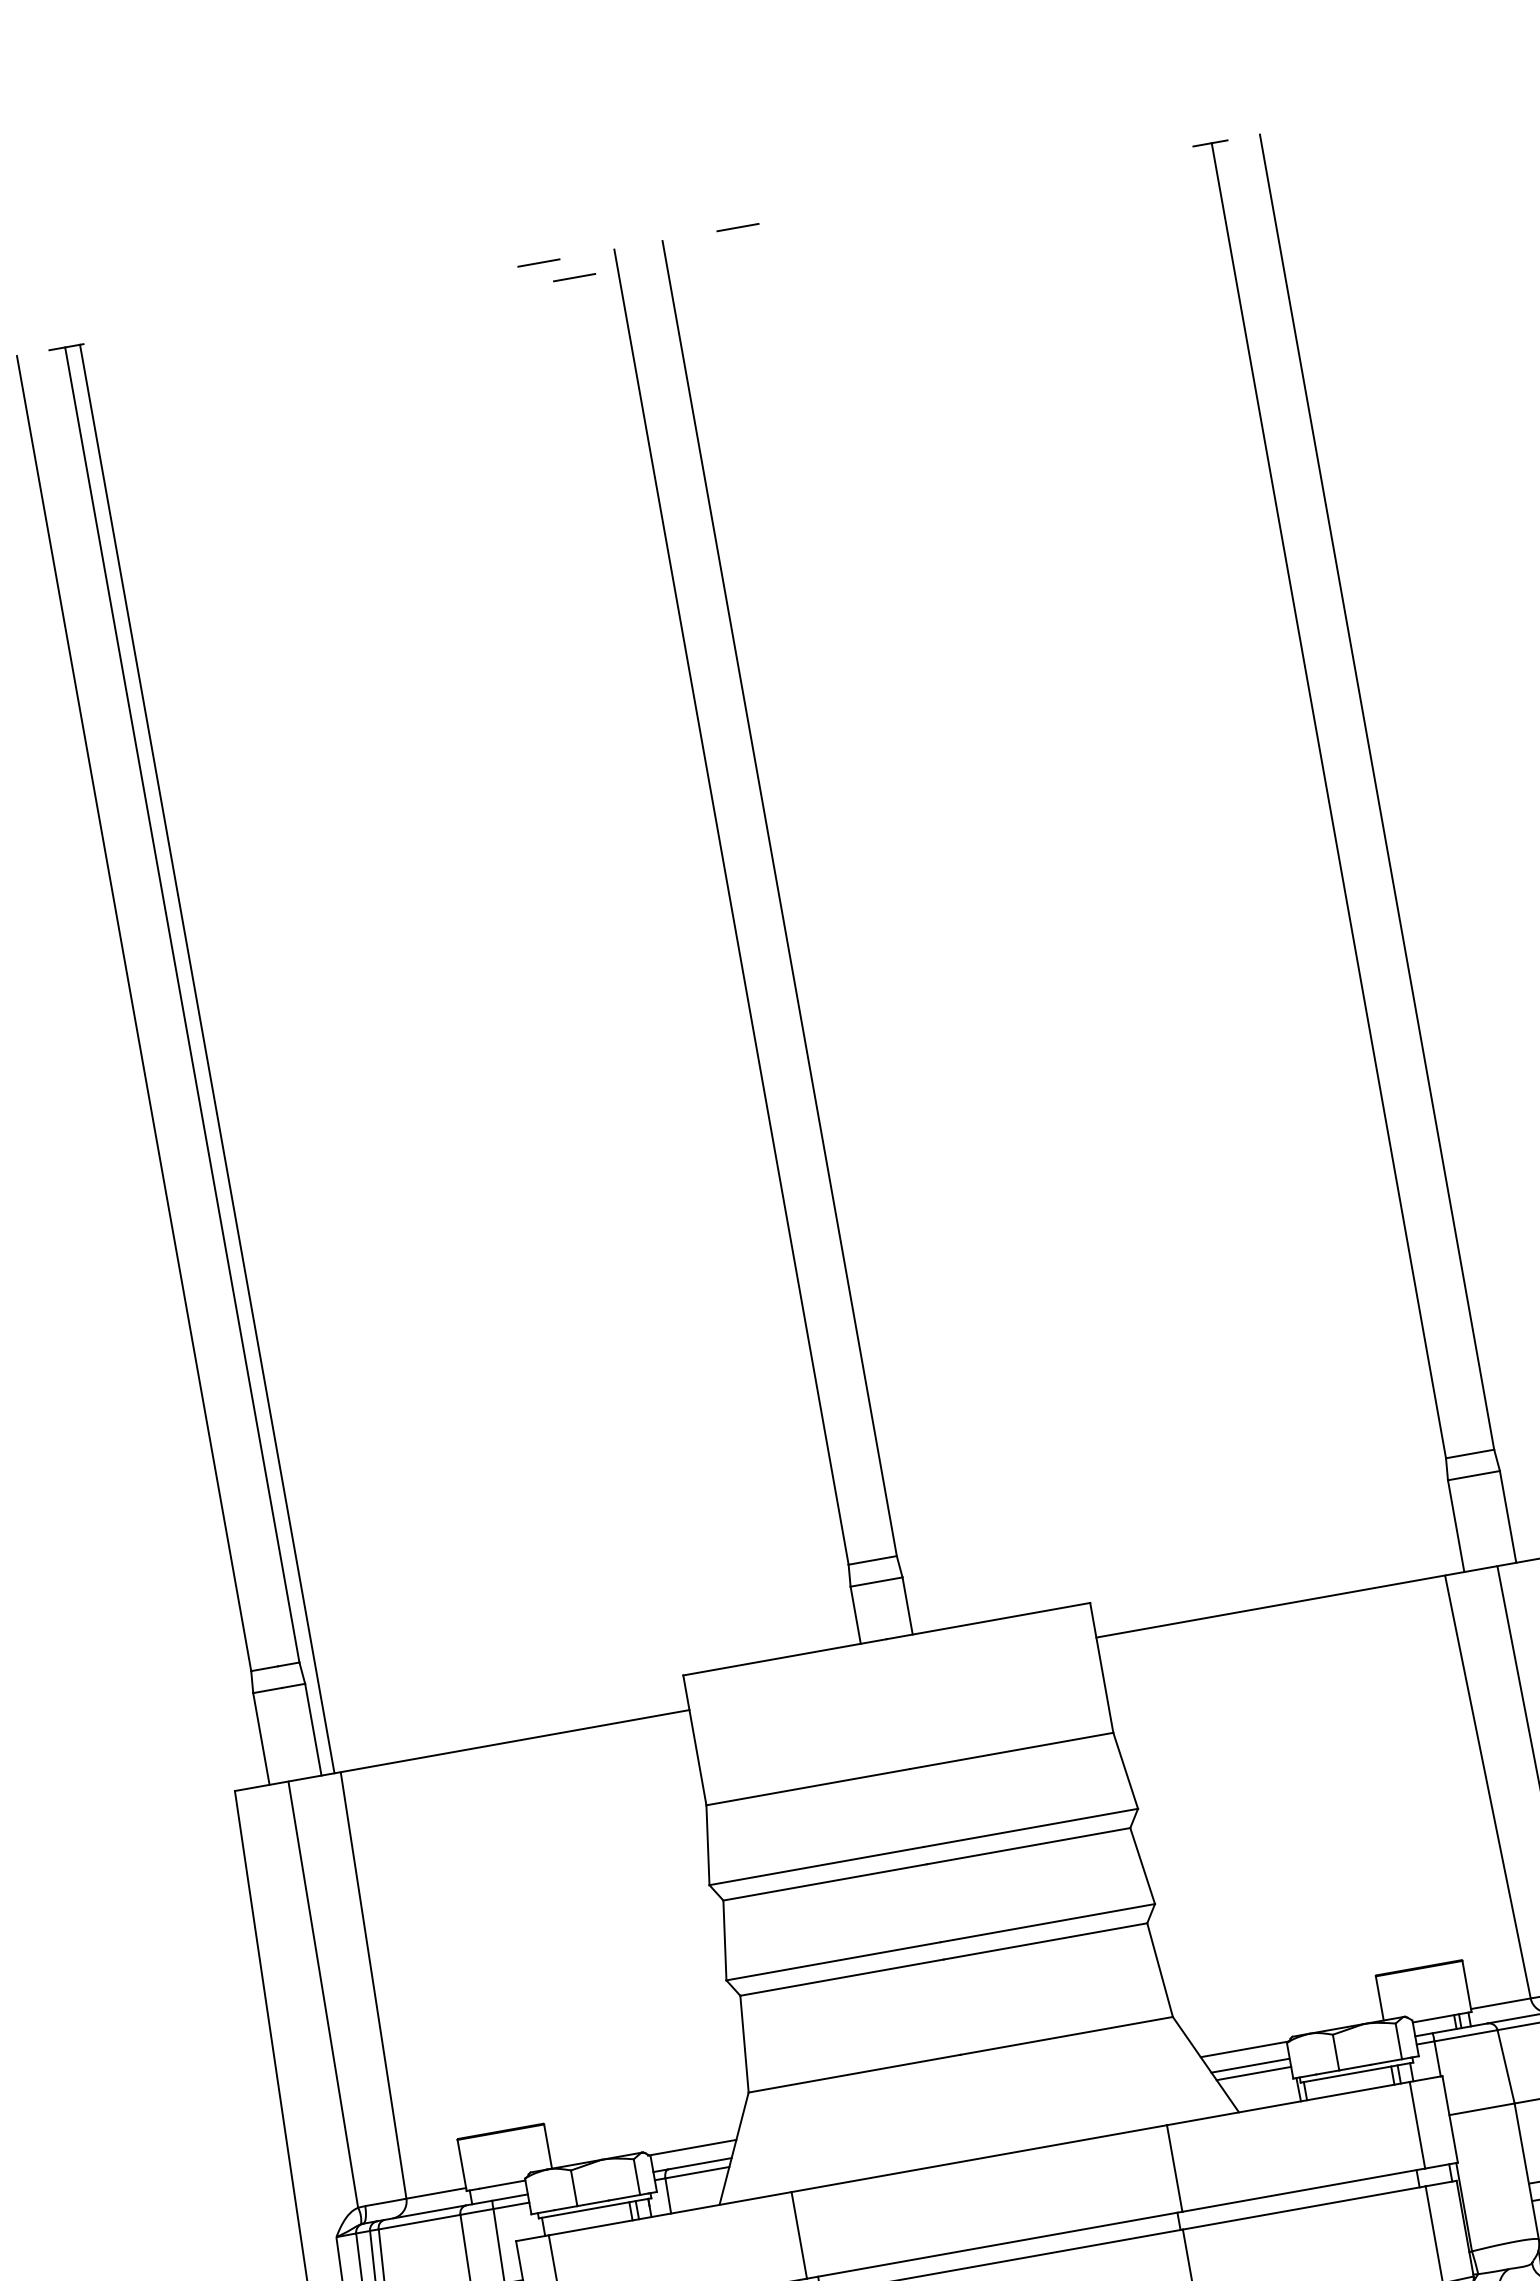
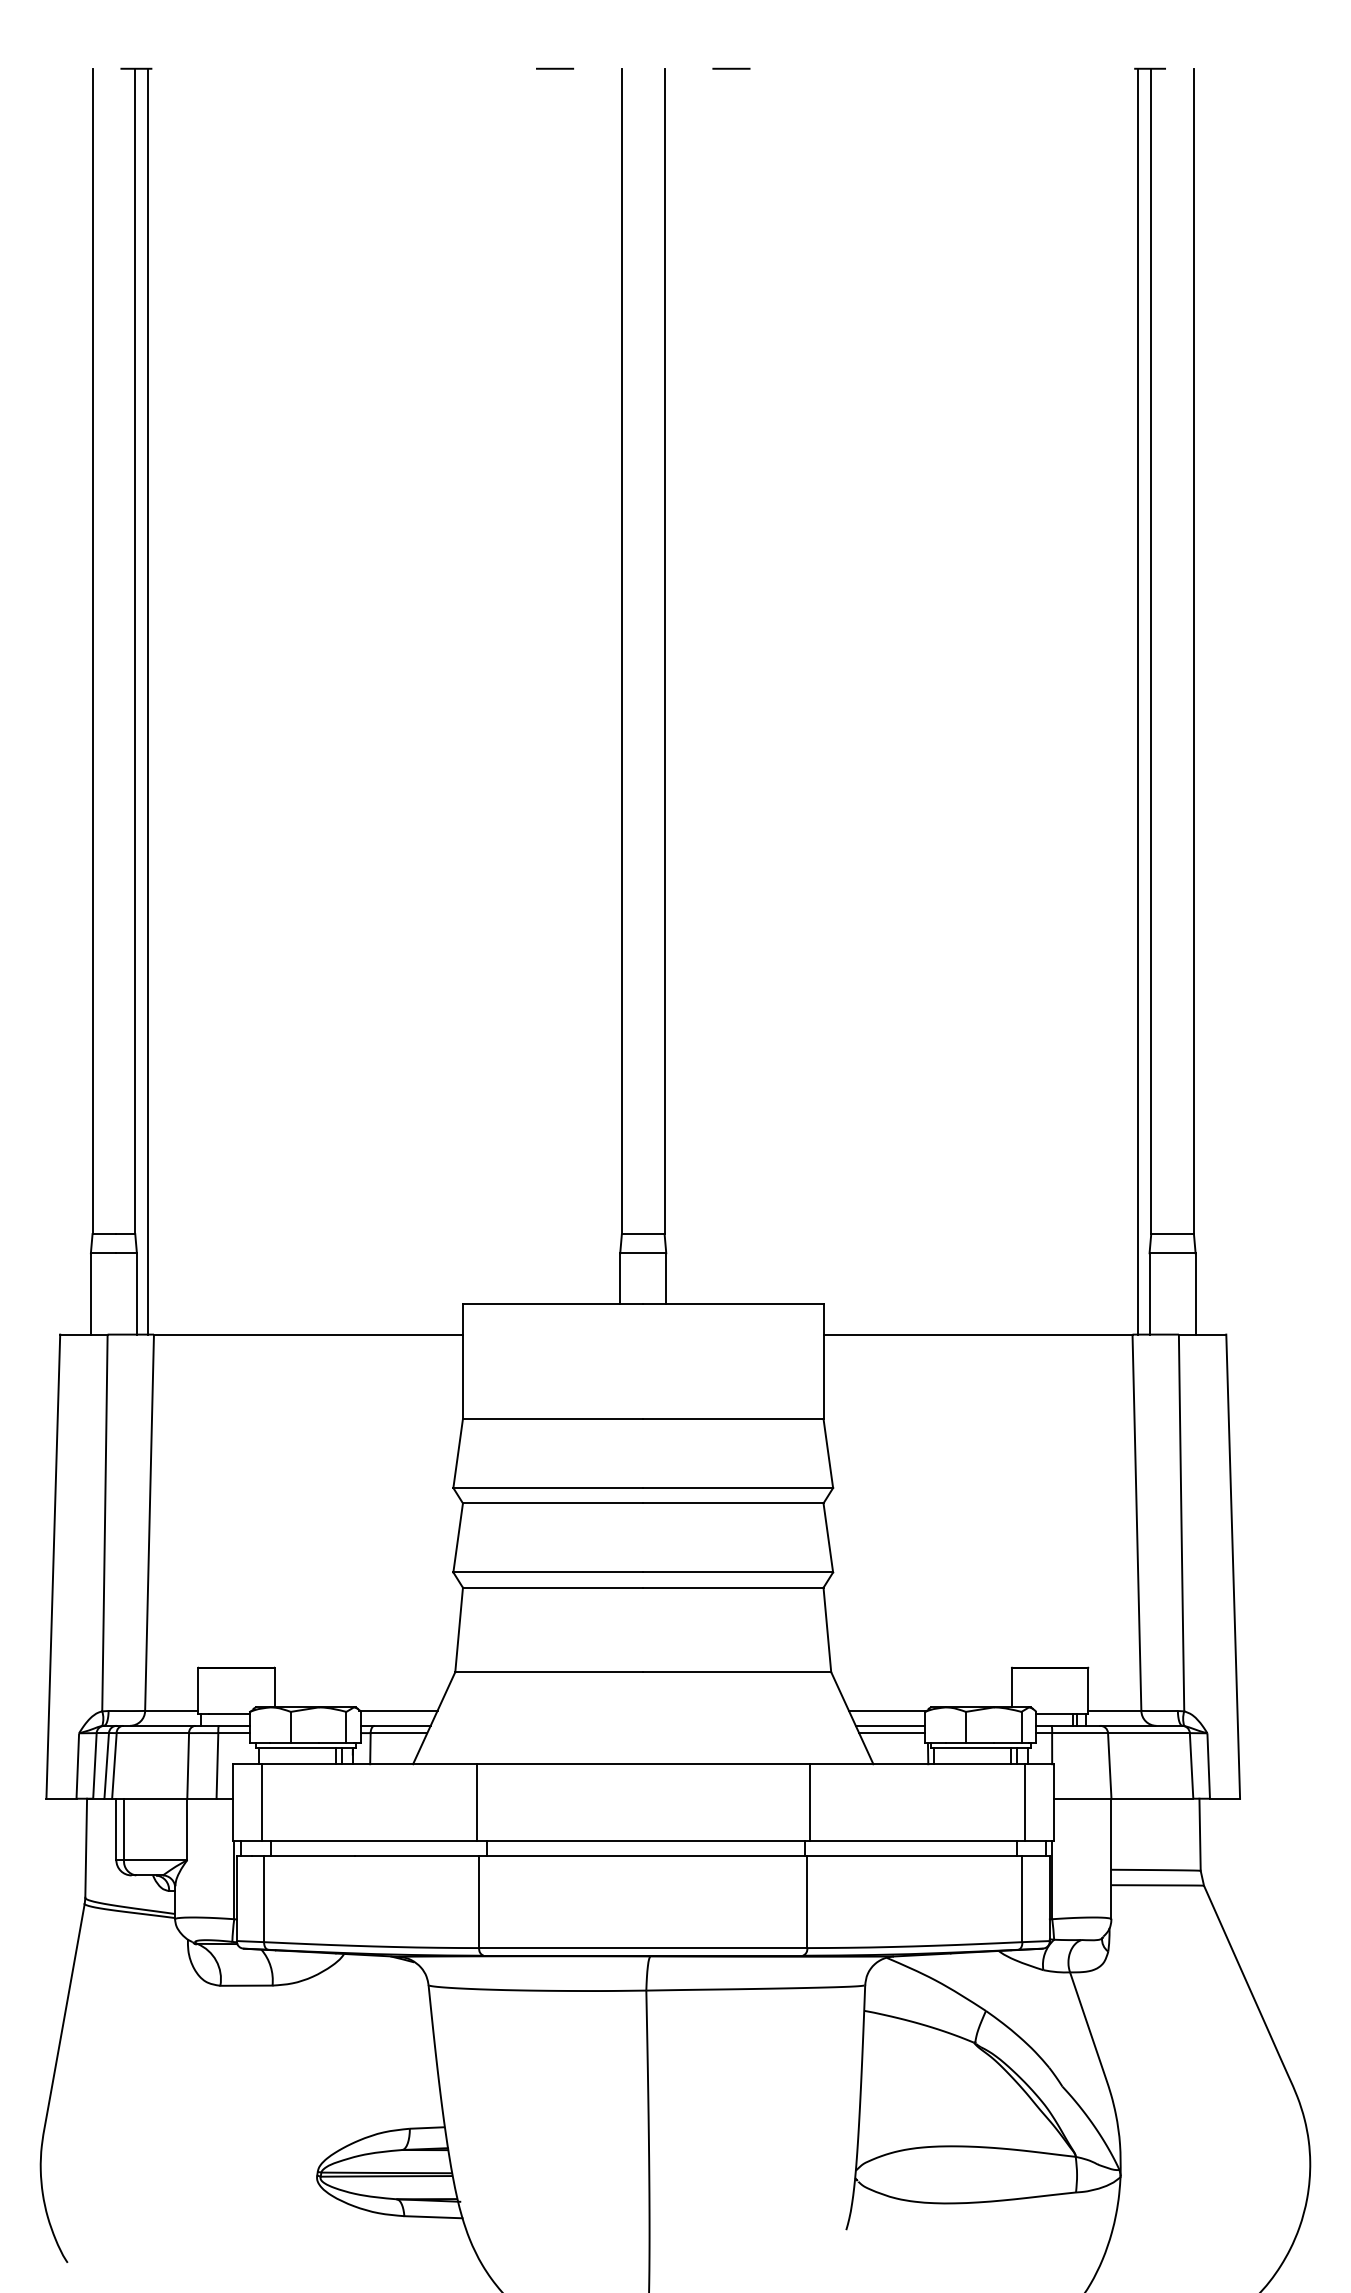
line: (574, 277) -> (583, 86), removed
line: (1324, 859) -> (1138, 701), added

